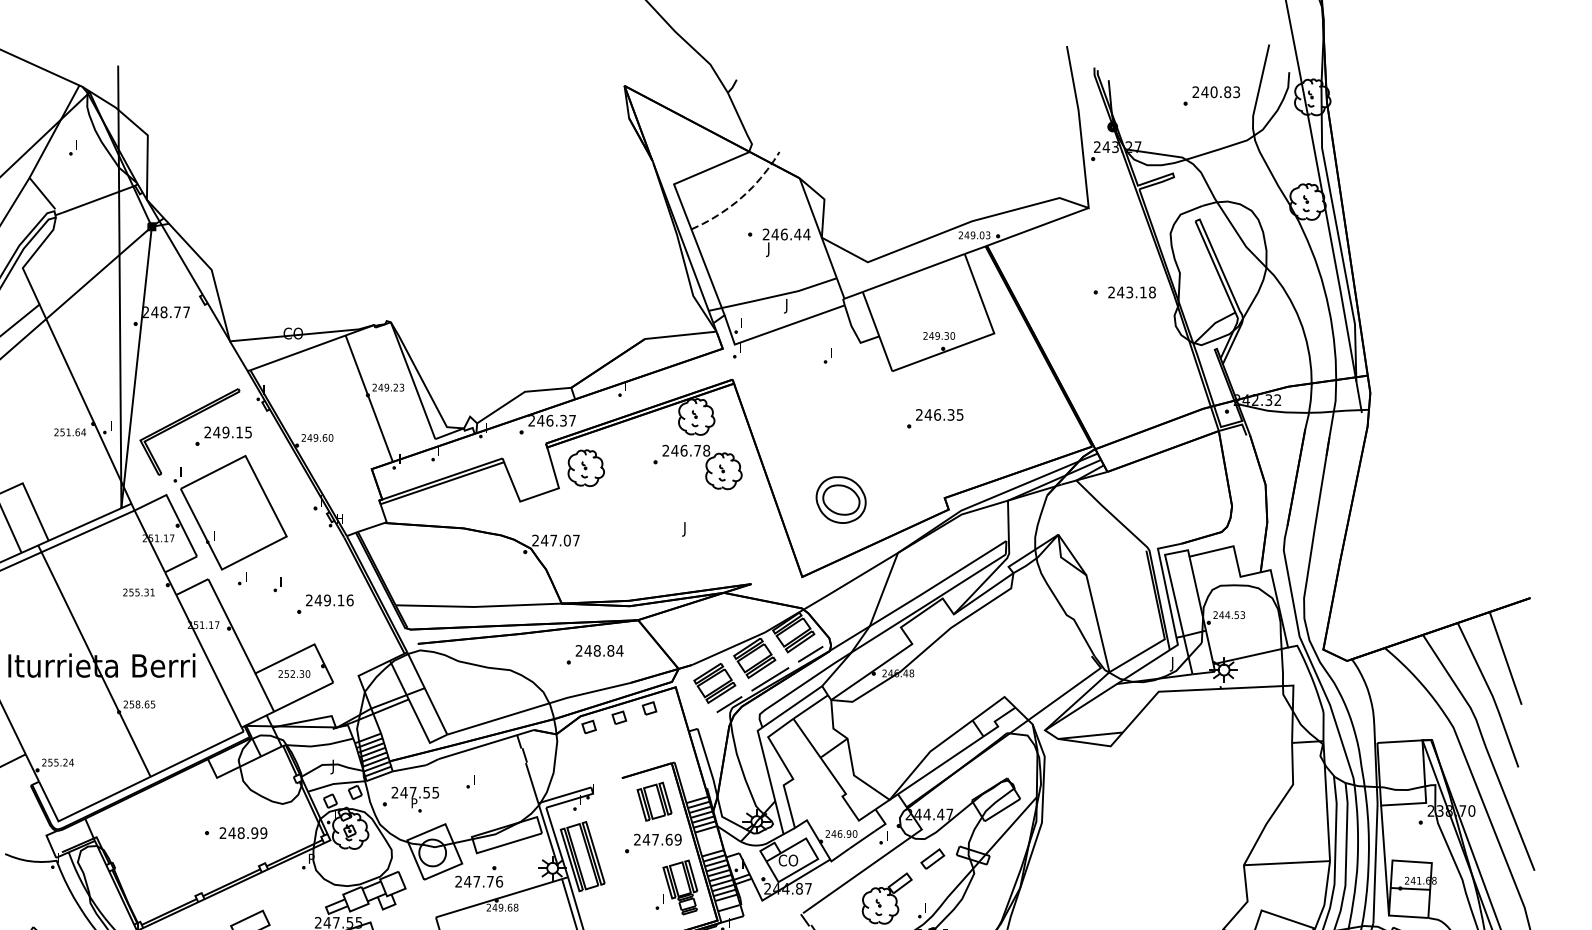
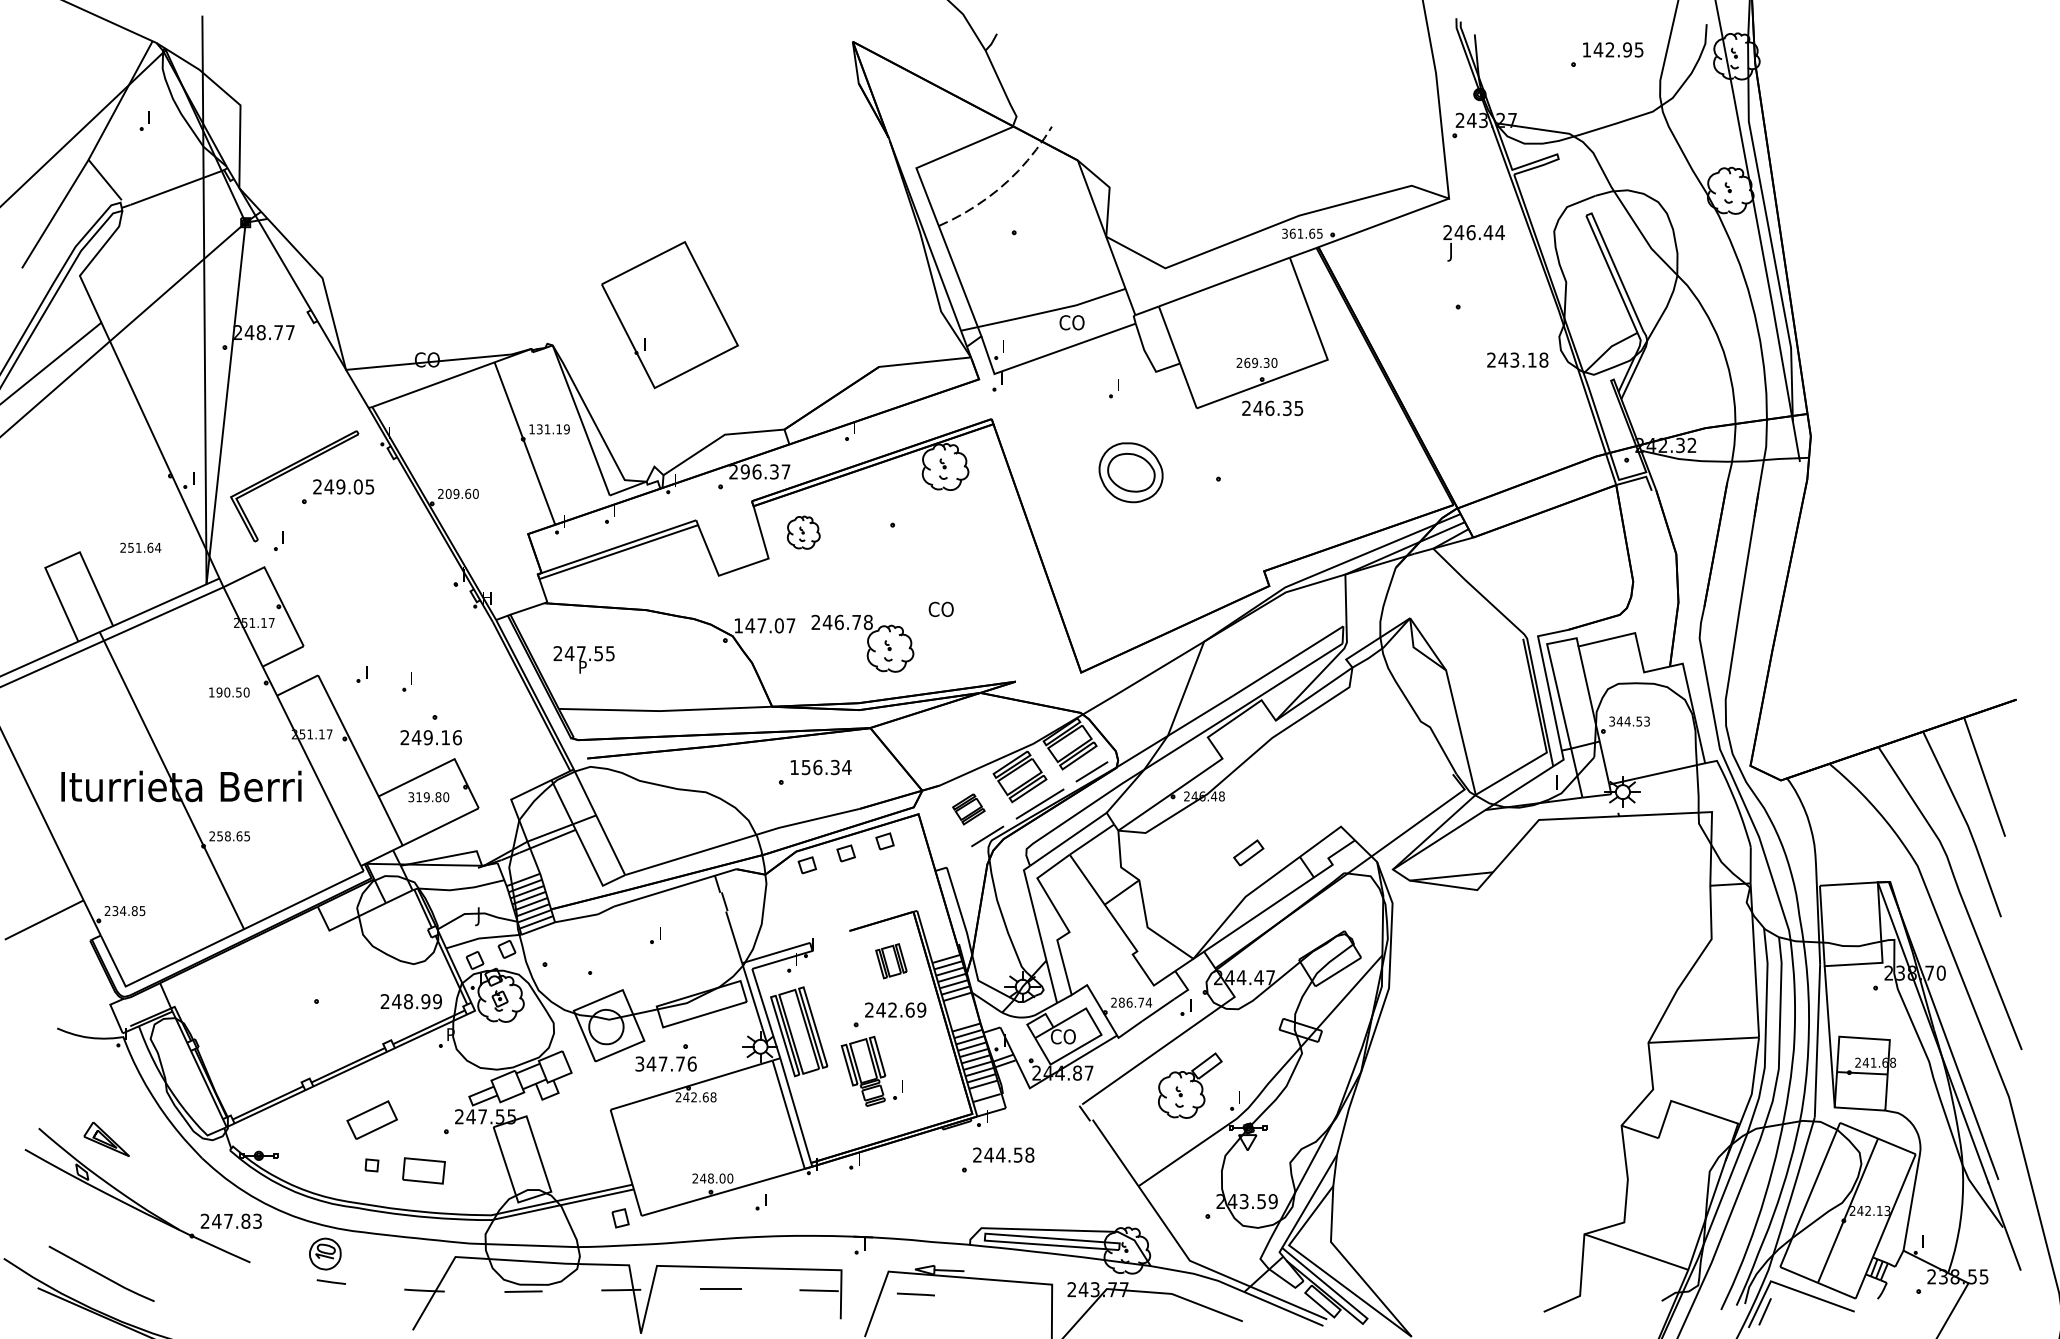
text: (1215, 91) -> (1612, 49), 240.83 -> 142.95
text: (974, 235) -> (1302, 233), 249.03 -> 361.65
text: (786, 242) -> (1473, 243), moved
text: (1131, 292) -> (1517, 359), moved
text: (793, 306) -> (1070, 324), J -> CO
text: (931, 335) -> (1247, 362), 249.30 -> 269.30
text: (388, 387) -> (549, 429), 249.23 -> 131.19
text: (939, 414) -> (1272, 407), moved
text: (540, 420) -> (745, 471), 246.37 -> 296.37
text: (69, 432) -> (140, 547), moved
text: (238, 432) -> (357, 486), 249.15 -> 249.05
text: (309, 437) -> (448, 493), 249.60 -> 209.60
part: (586, 467) -> (803, 532), size x0.7
part: (702, 467) -> (862, 643), moved
part: (840, 499) -> (1130, 472), moved
part: (233, 513) -> (669, 315), moved
text: (692, 528) -> (939, 610), J -> CO
text: (535, 540) -> (738, 625), 247.07 -> 147.07
text: (138, 592) -> (228, 692), 255.31 -> 190.50
text: (329, 600) -> (430, 737), moved
text: (1215, 615) -> (1612, 721), 244.53 -> 344.53
text: (594, 650) -> (814, 767), 248.84 -> 156.34
text: (1171, 664) -> (1555, 784), J -> I
text: (291, 674) -> (424, 797), 252.30 -> 319.80
part: (714, 683) -> (968, 809), size x0.6
text: (60, 762) -> (128, 911), 255.24 -> 234.85
text: (414, 797) -> (583, 659), moved
part: (654, 801) -> (891, 960), size x0.7
text: (242, 833) -> (410, 1001), moved
text: (844, 833) -> (1135, 1002), 246.90 -> 286.74
text: (655, 839) -> (892, 1009), 247.69 -> 242.69
part: (932, 858) -> (1248, 852), moved
text: (458, 881) -> (639, 1063), 247.76 -> 347.76
part: (680, 887) -> (863, 1071), moved
text: (501, 907) -> (694, 1097), 249.68 -> 242.68

